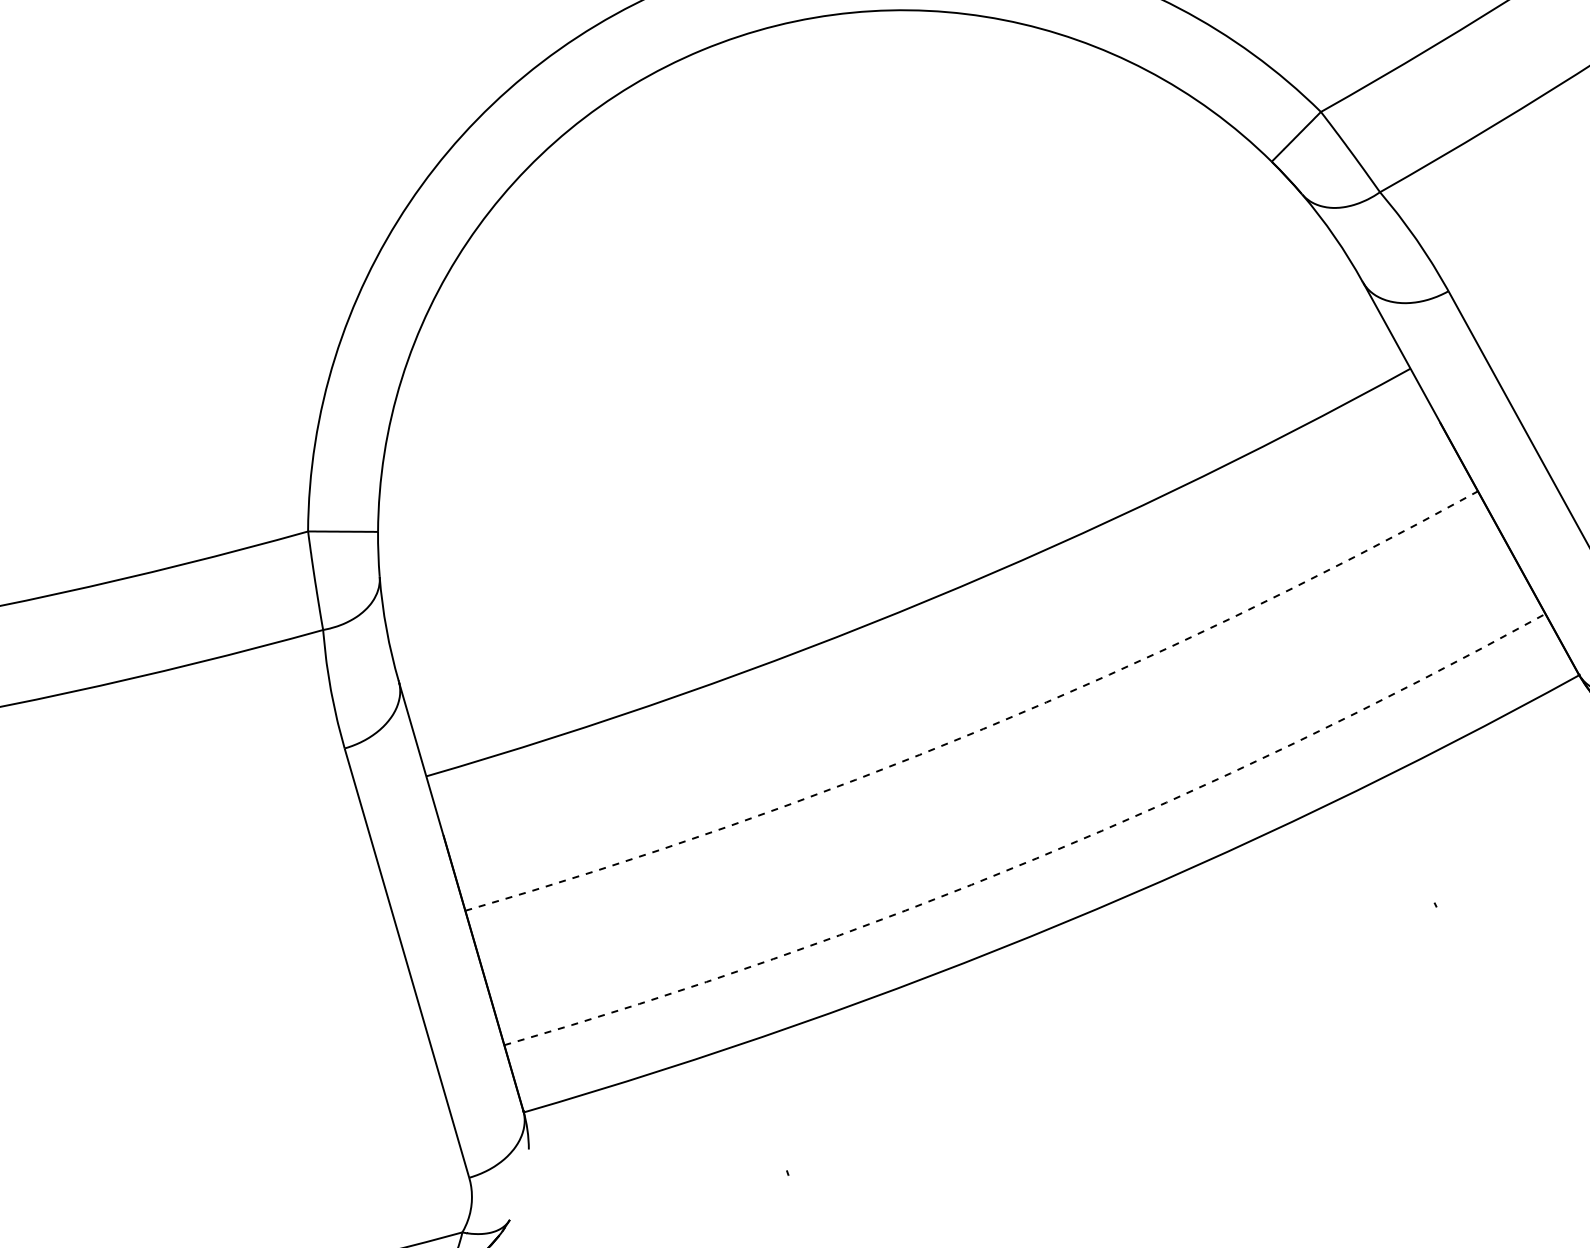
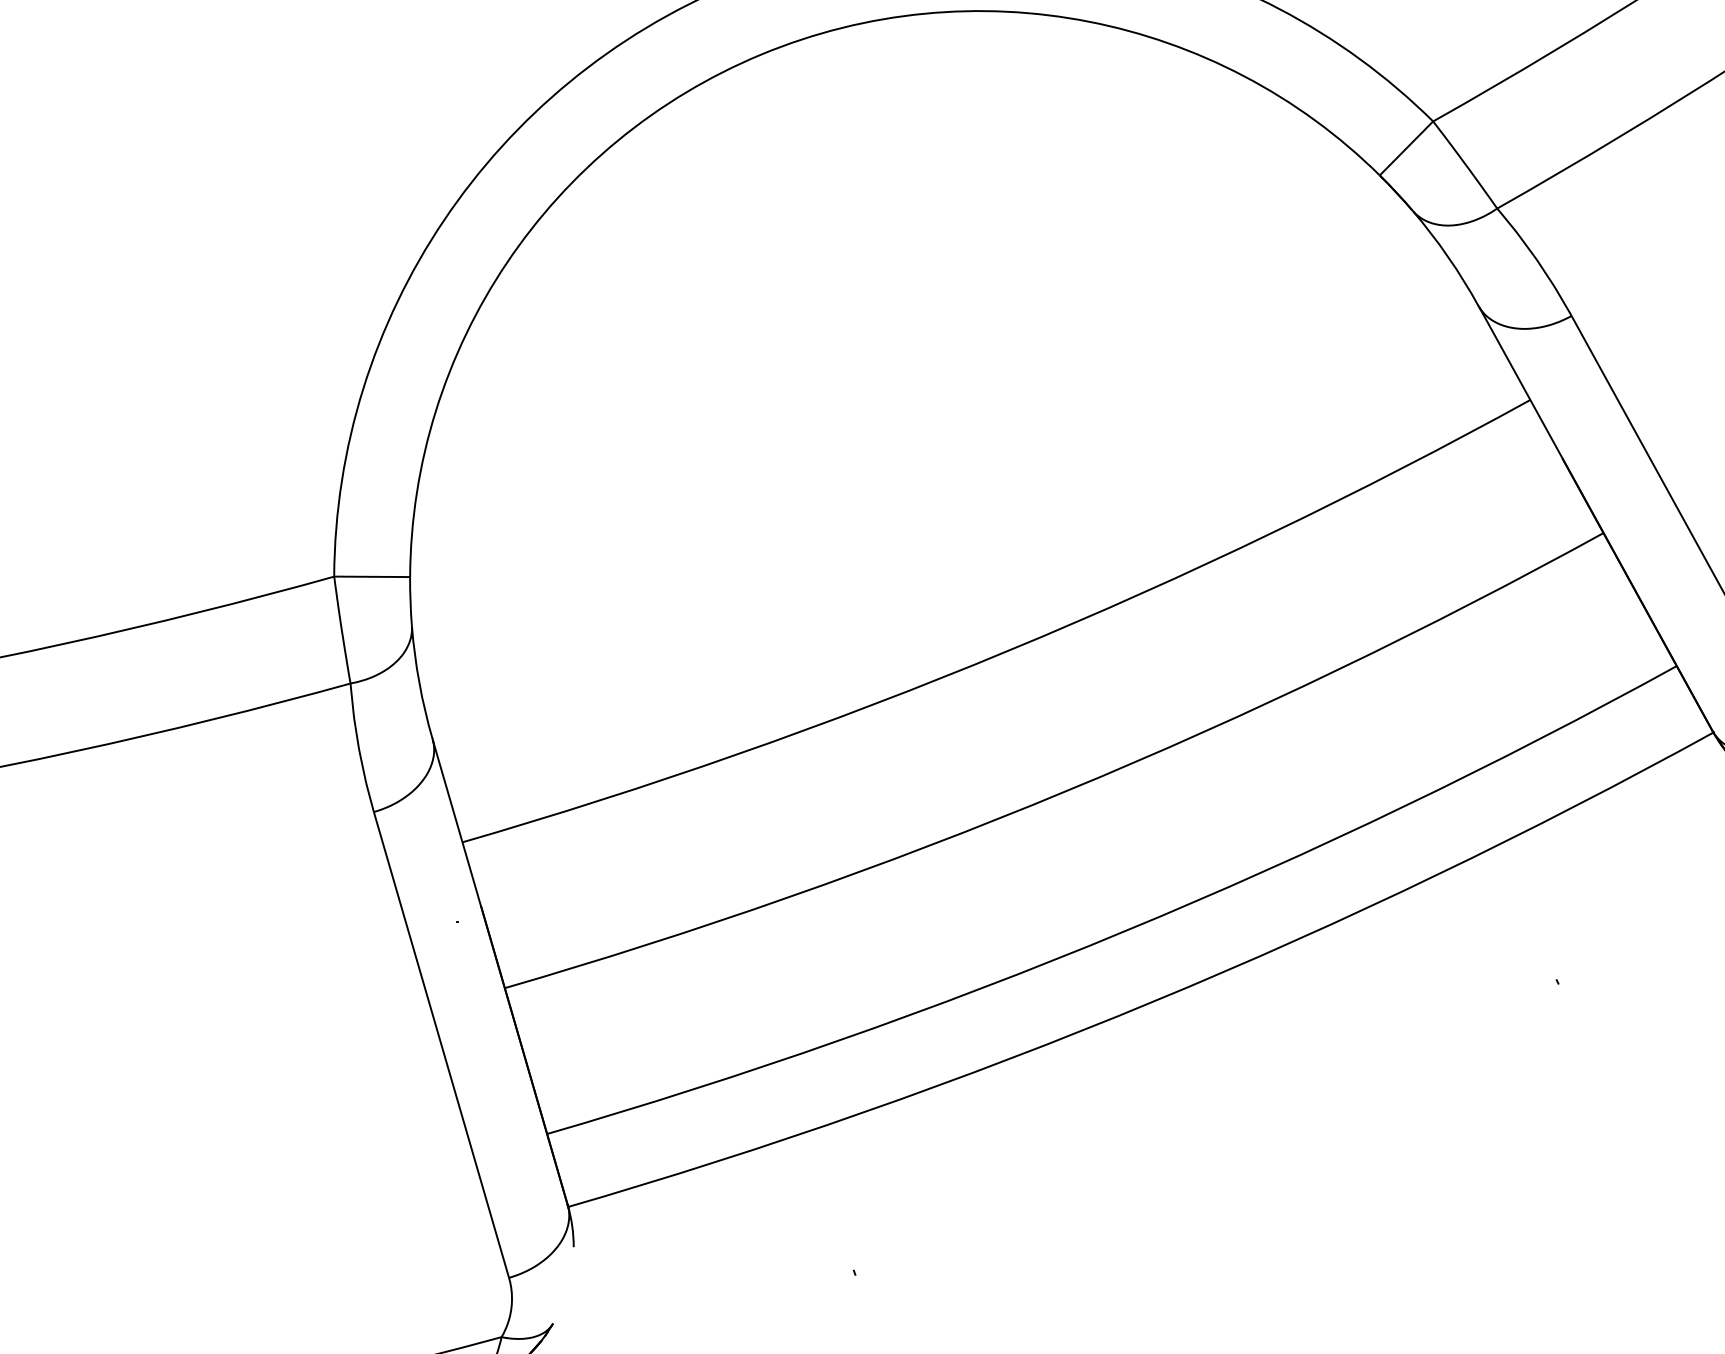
arc: (983, 729) -> (1067, 791), dashed -> solid
arc: (1036, 858) -> (1124, 931), dashed -> solid

